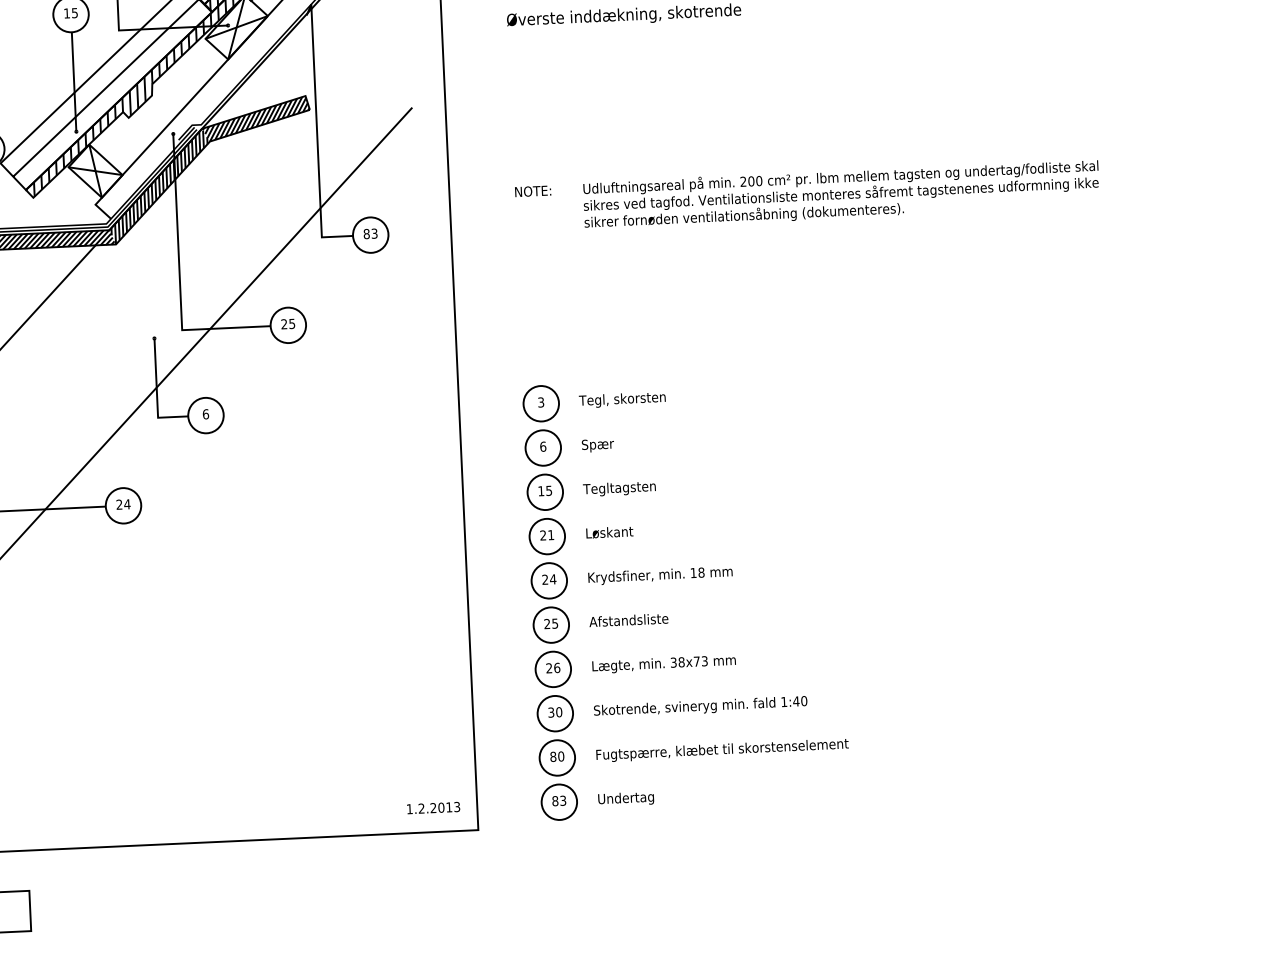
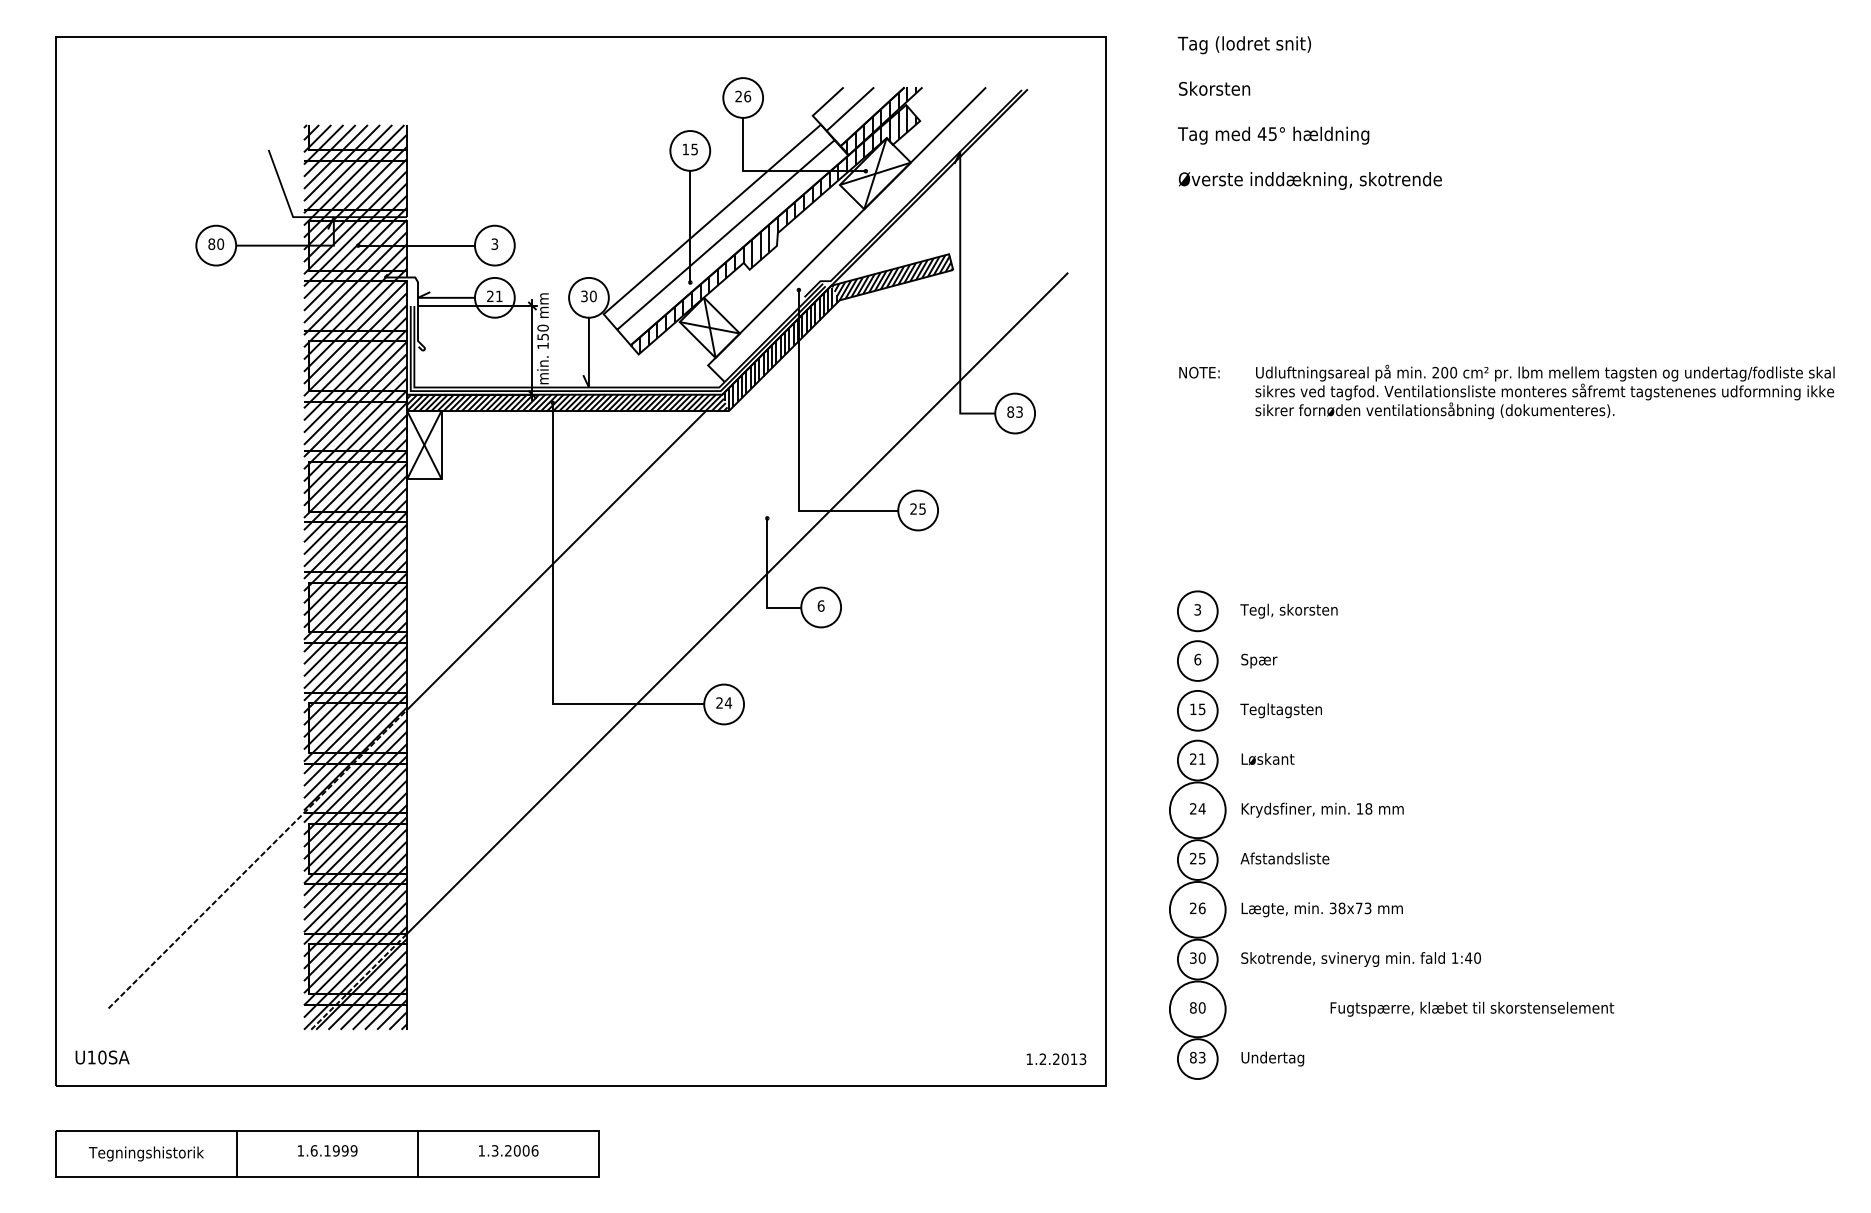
circle: (549, 581) -> (1197, 810), size x1.4
circle: (553, 669) -> (1197, 909), size x1.4
text: (722, 749) -> (1472, 1008), moved
circle: (557, 758) -> (1197, 1009), size x1.4

